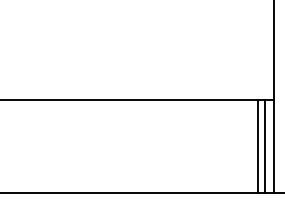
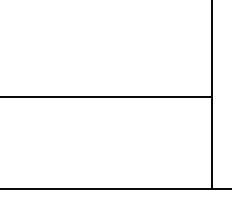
line: (258, 145) -> (196, 142), removed
line: (264, 145) -> (202, 142), removed

